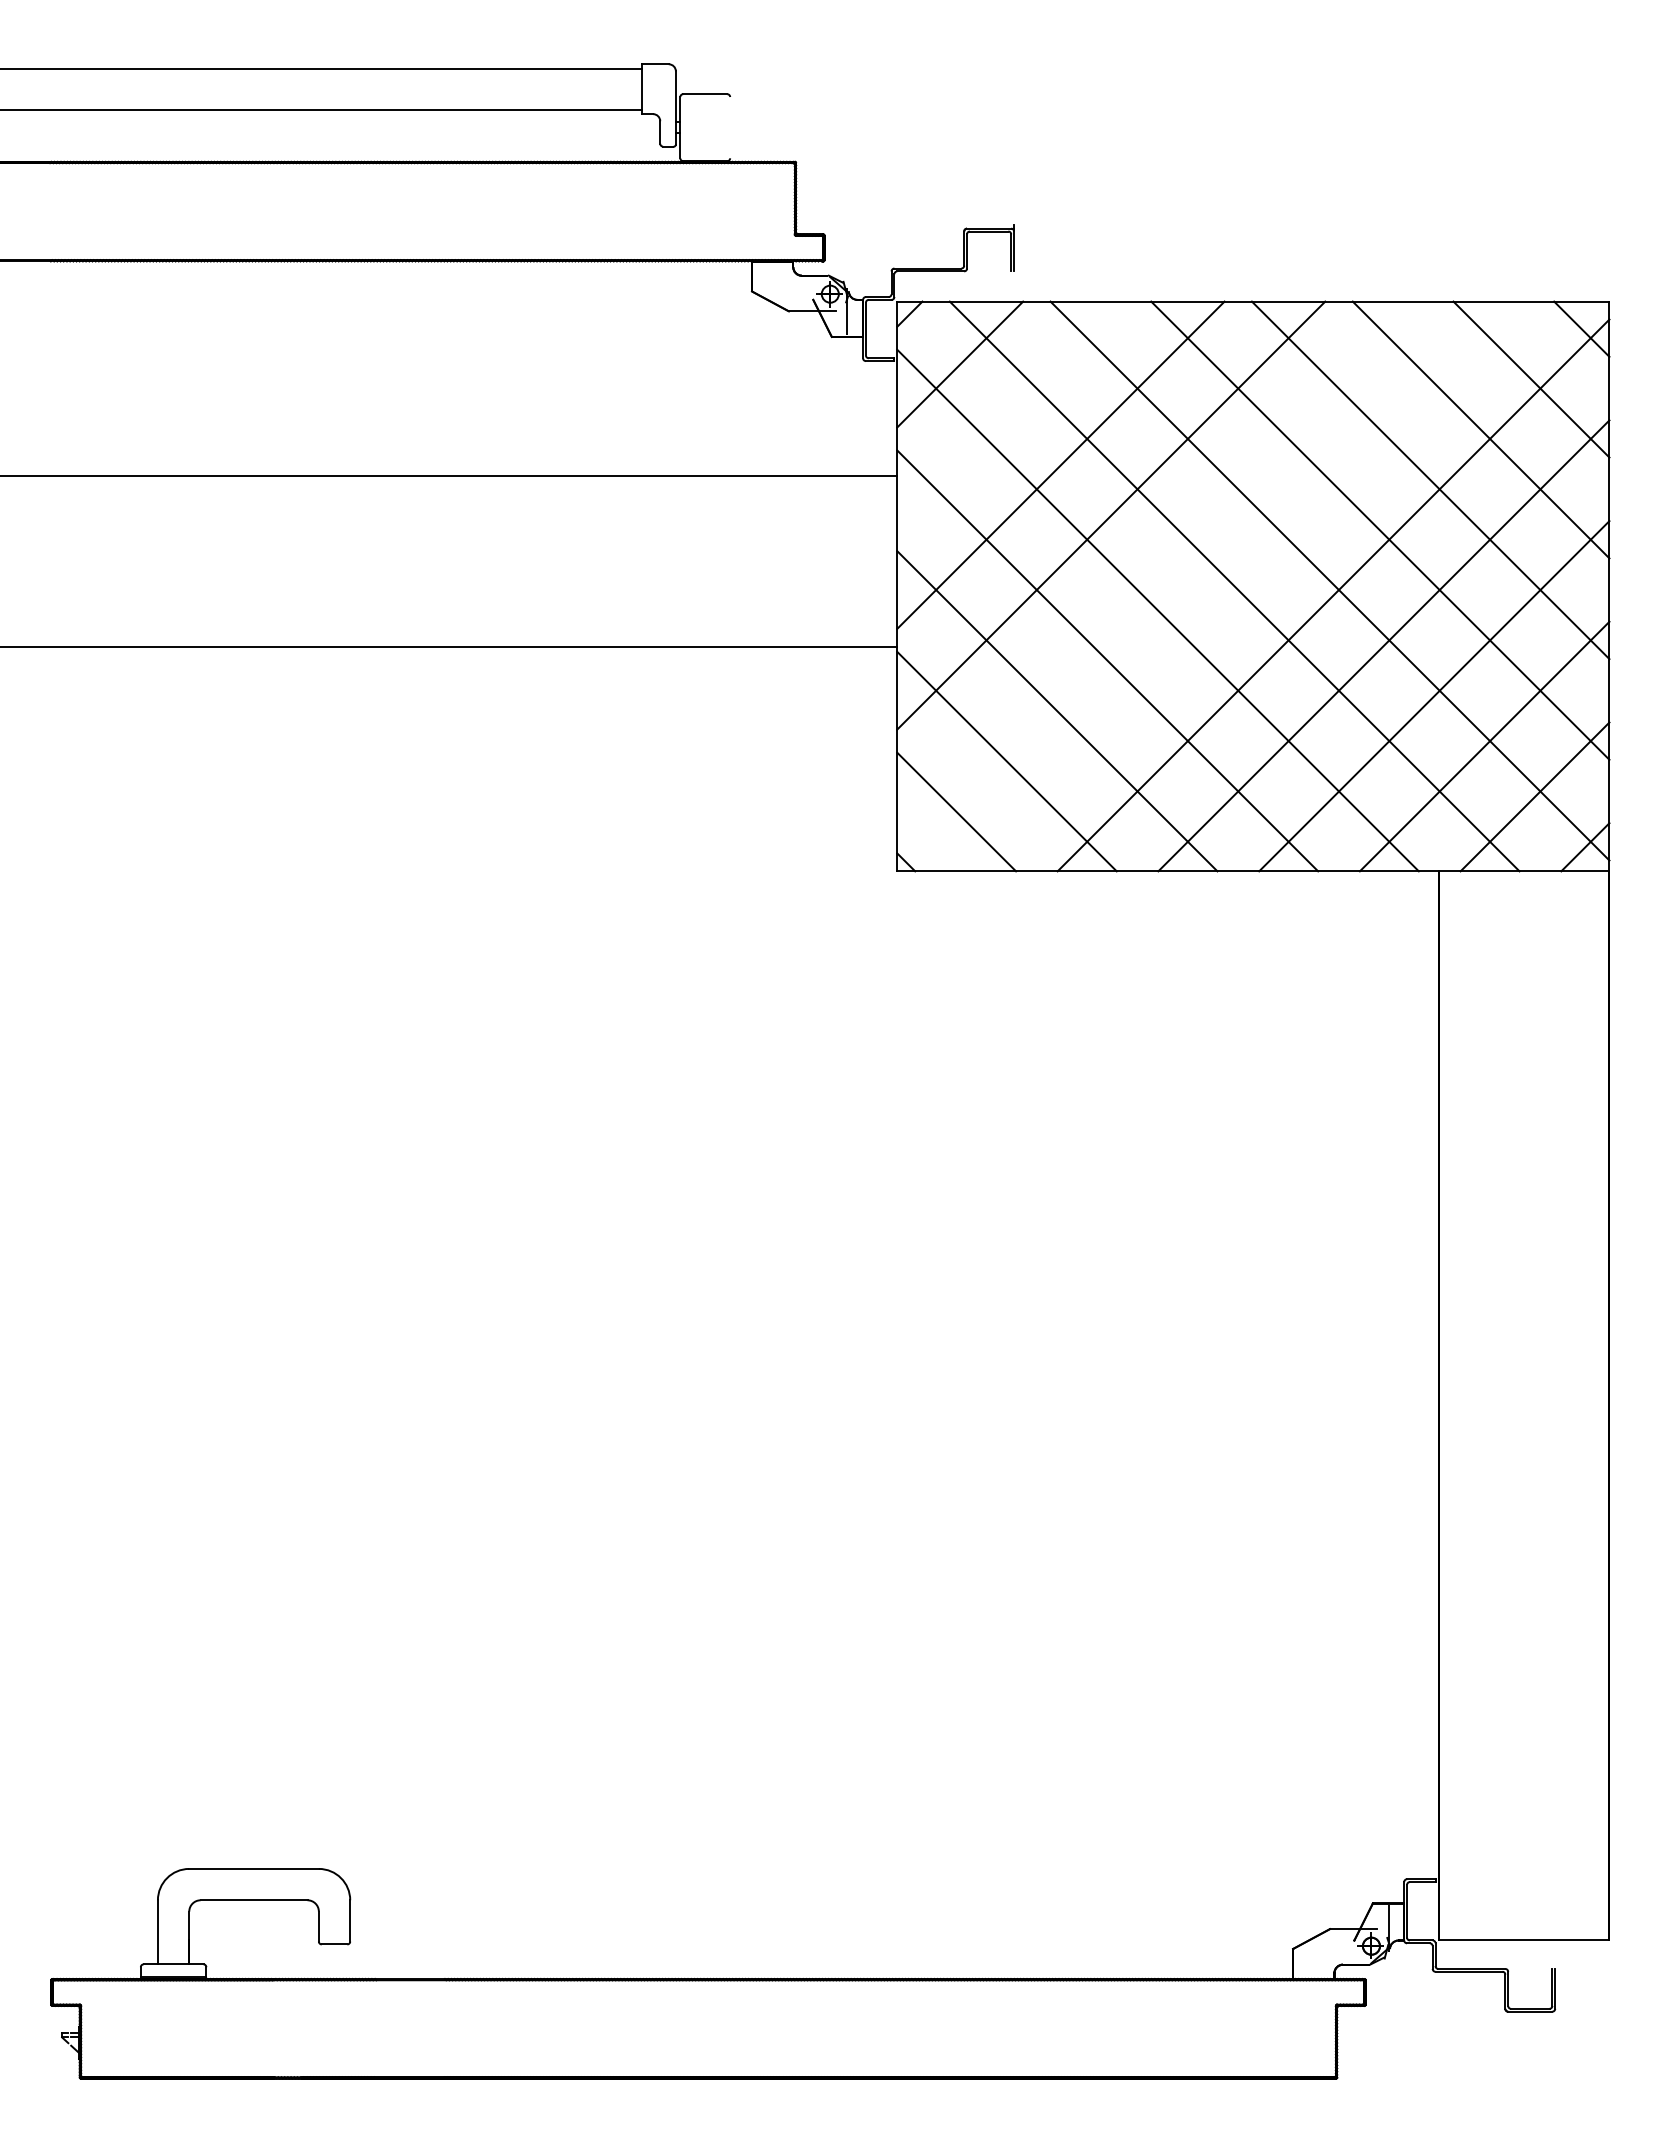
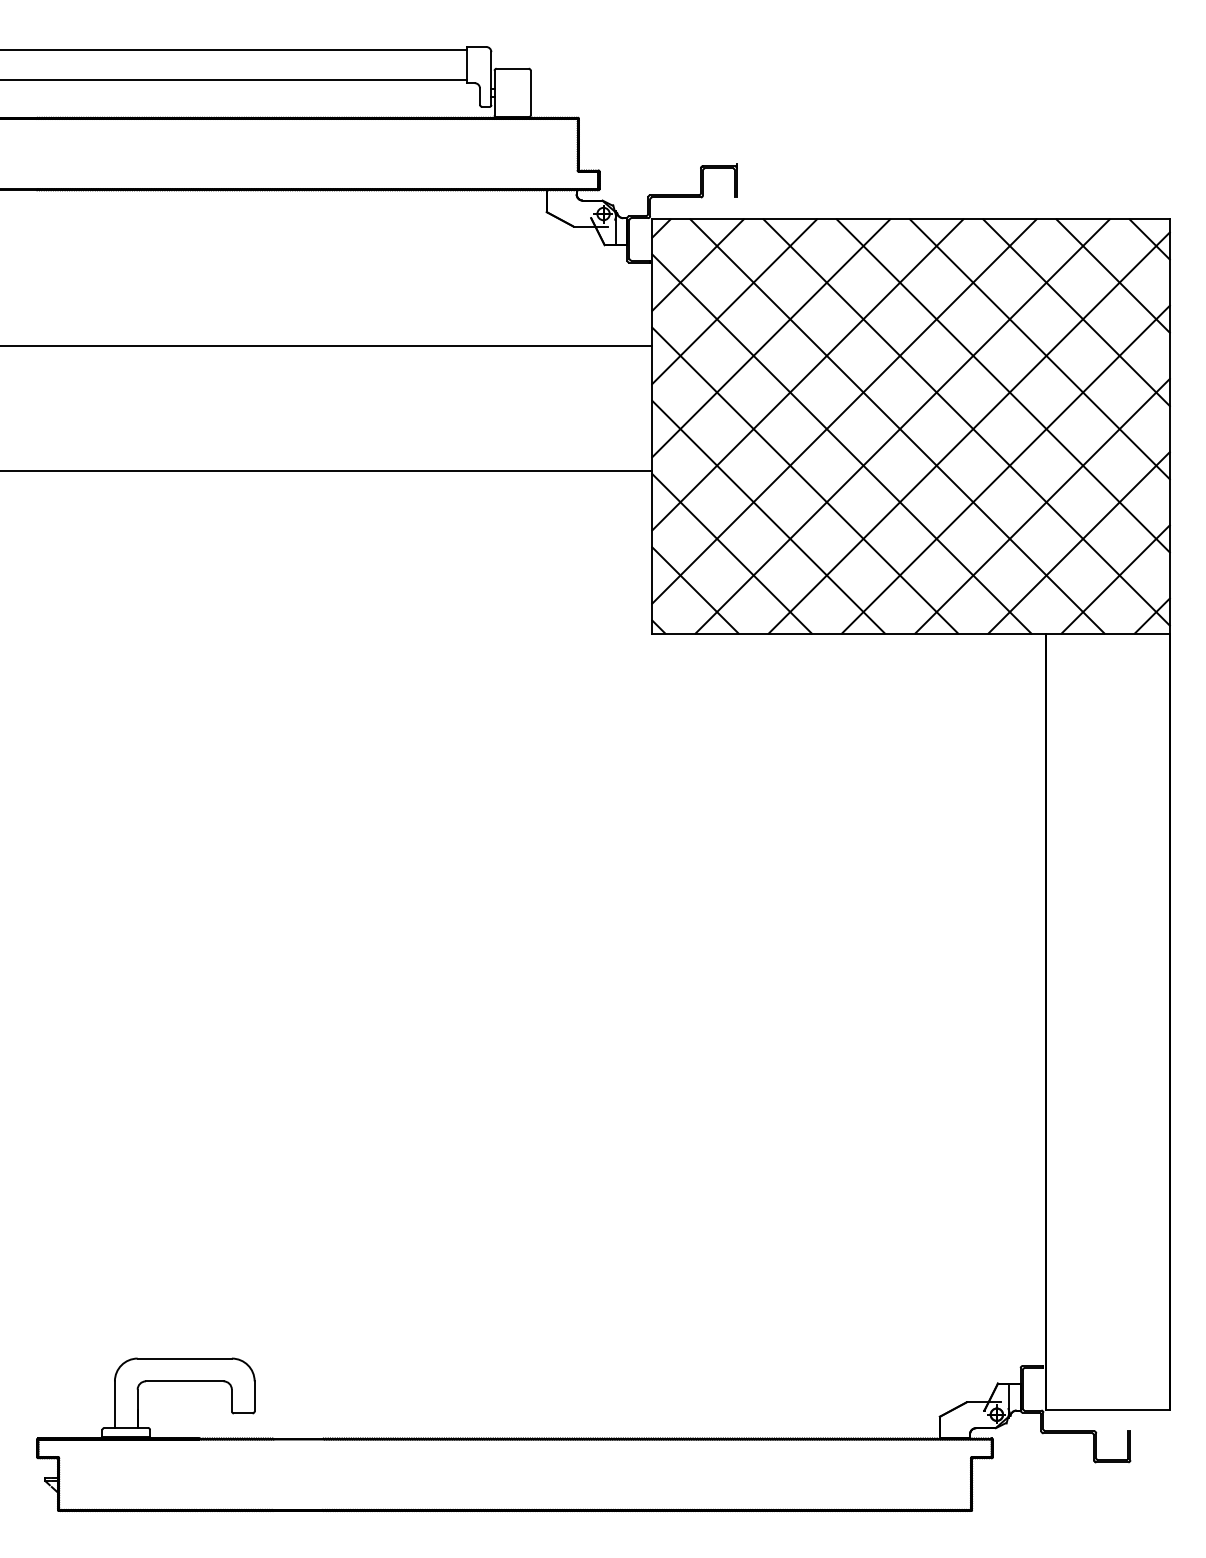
line: (730, 127) -> (531, 92), added
line: (1010, 414) -> (734, 301), added
line: (1161, 565) -> (844, 411), added
line: (1241, 586) -> (902, 426), added

